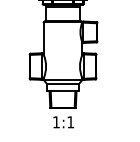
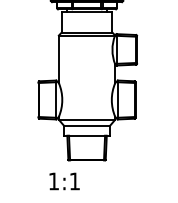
text: (63, 122) -> (64, 181), moved

